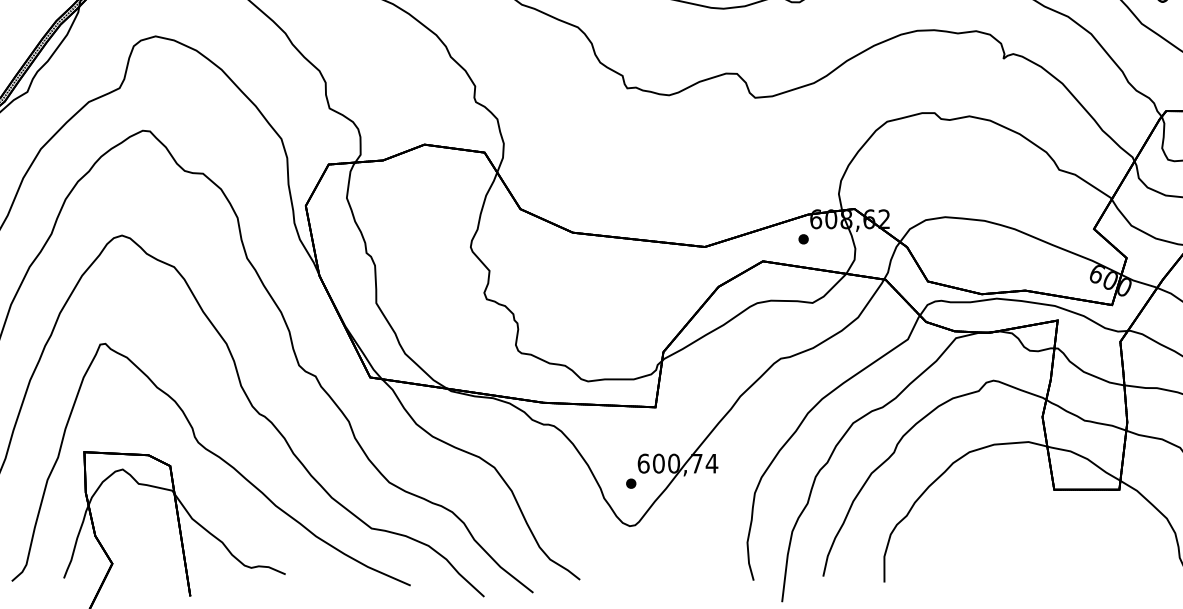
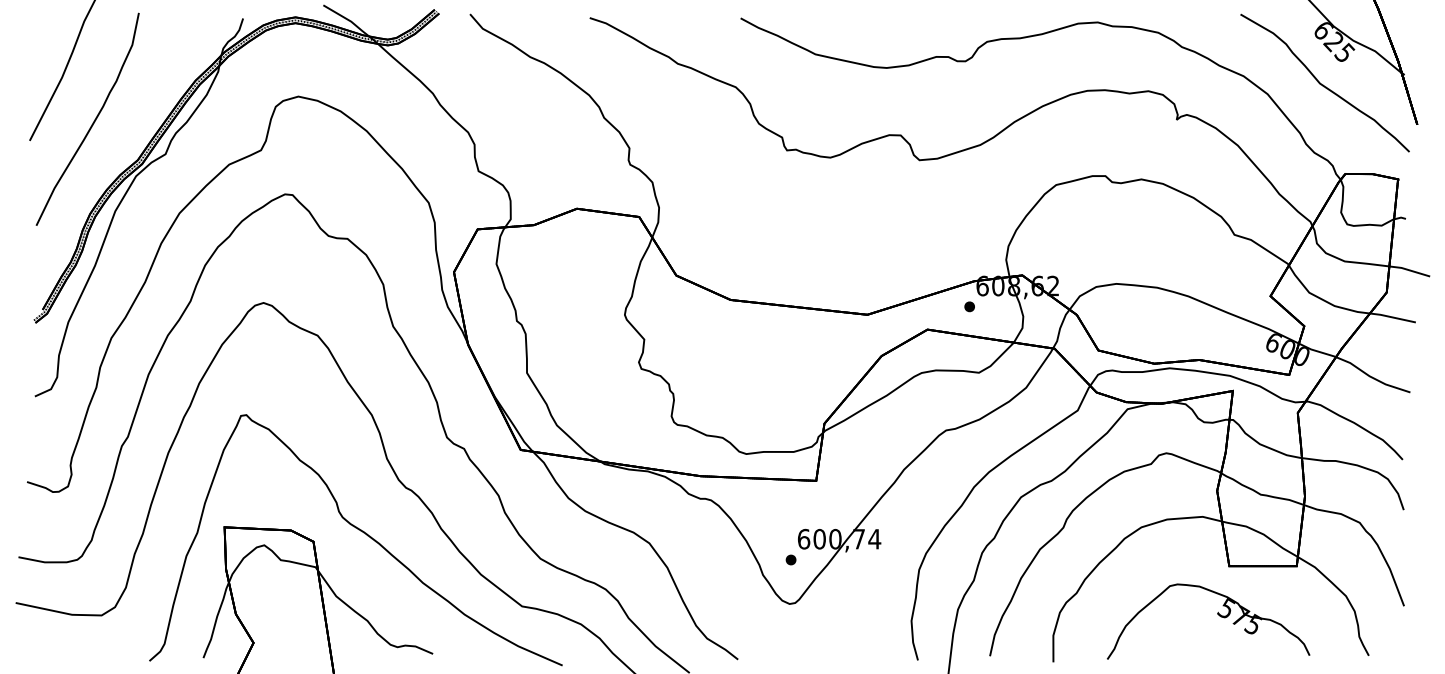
part: (1042, 536) -> (1217, 614), added

